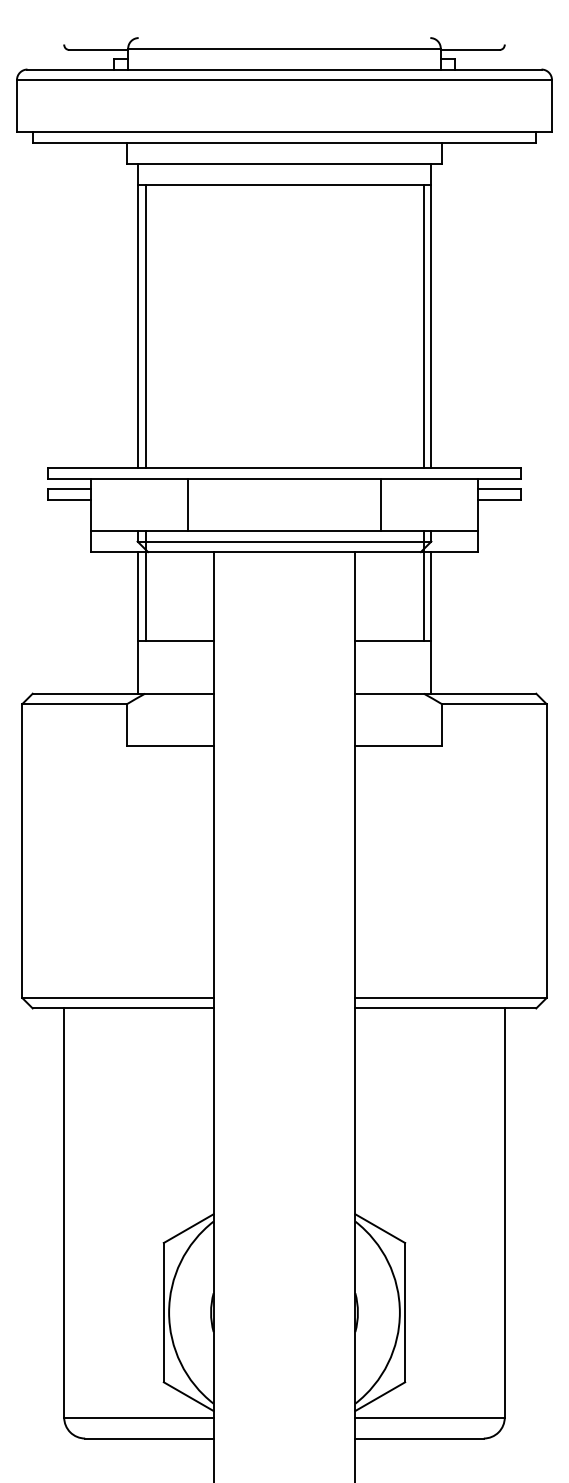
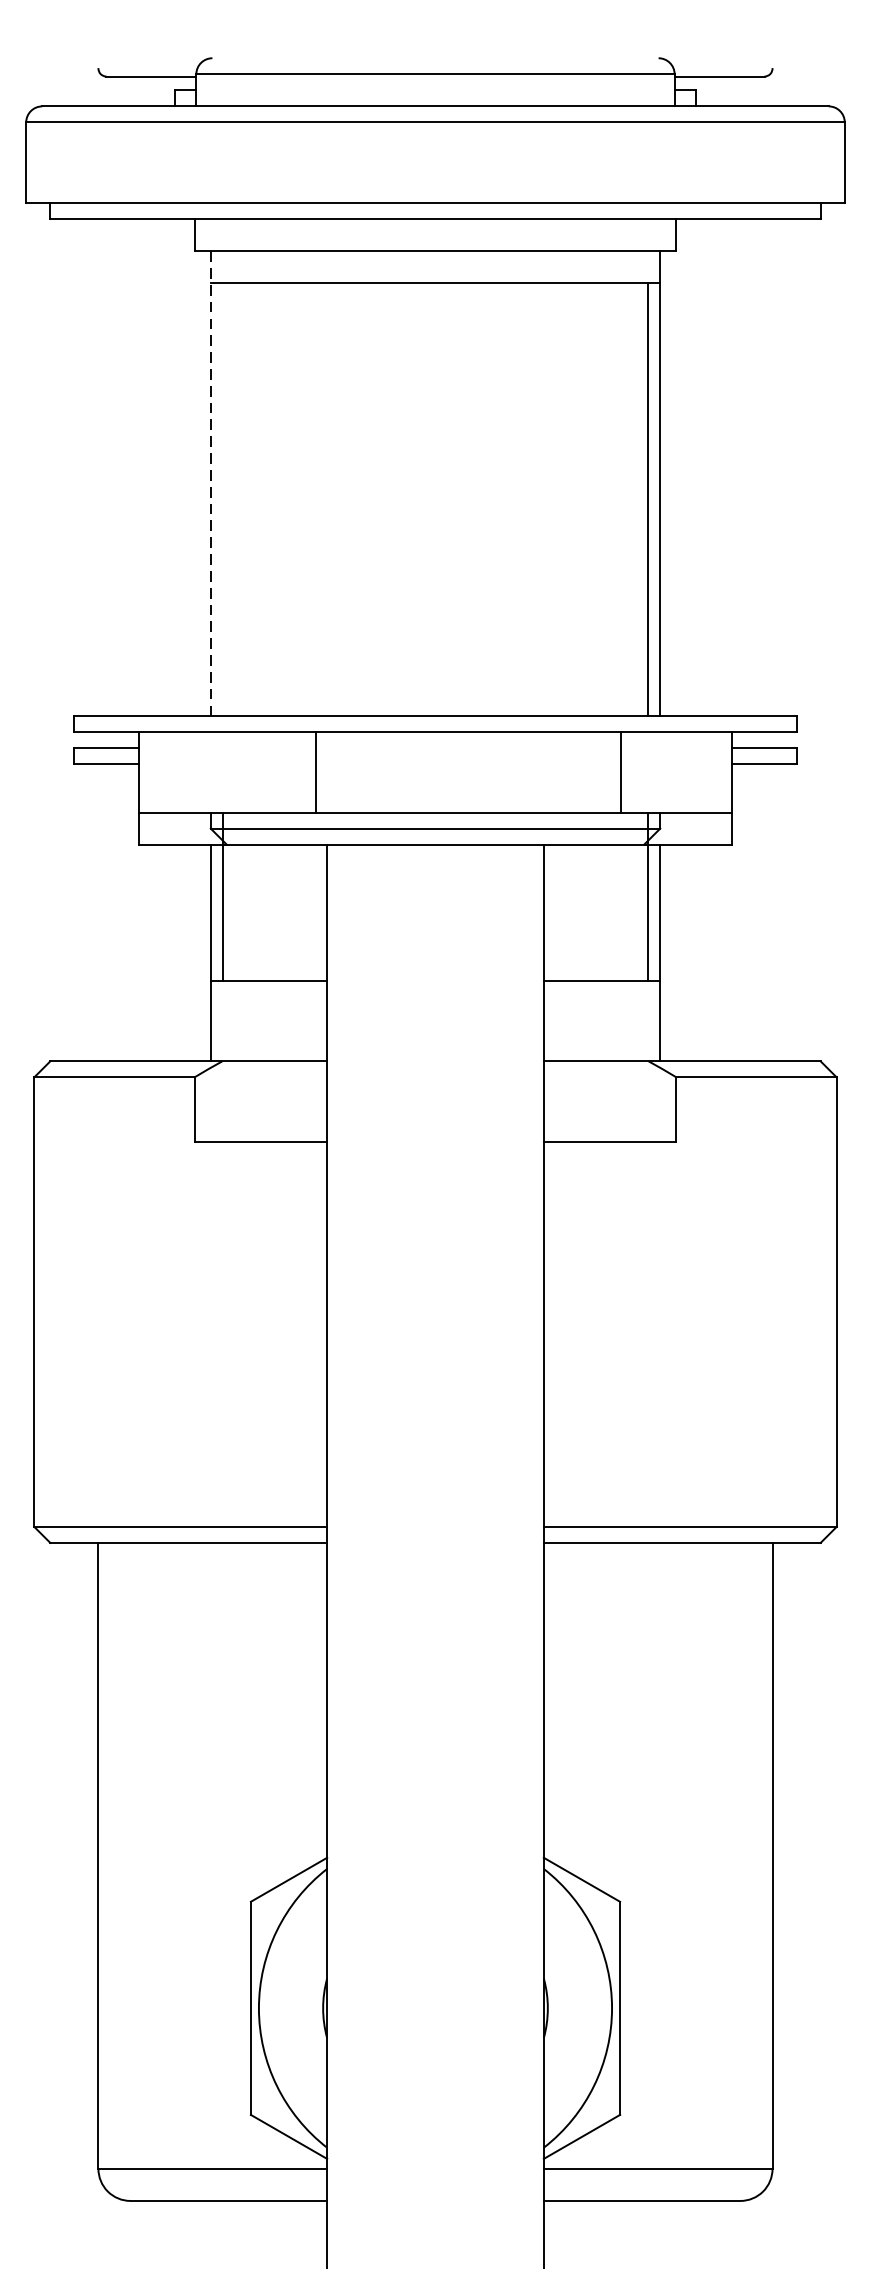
line: (137, 315) -> (210, 482), solid -> dashed
line: (145, 326) -> (222, 499), removed
line: (187, 504) -> (316, 771), moved
line: (381, 504) -> (620, 771), moved

